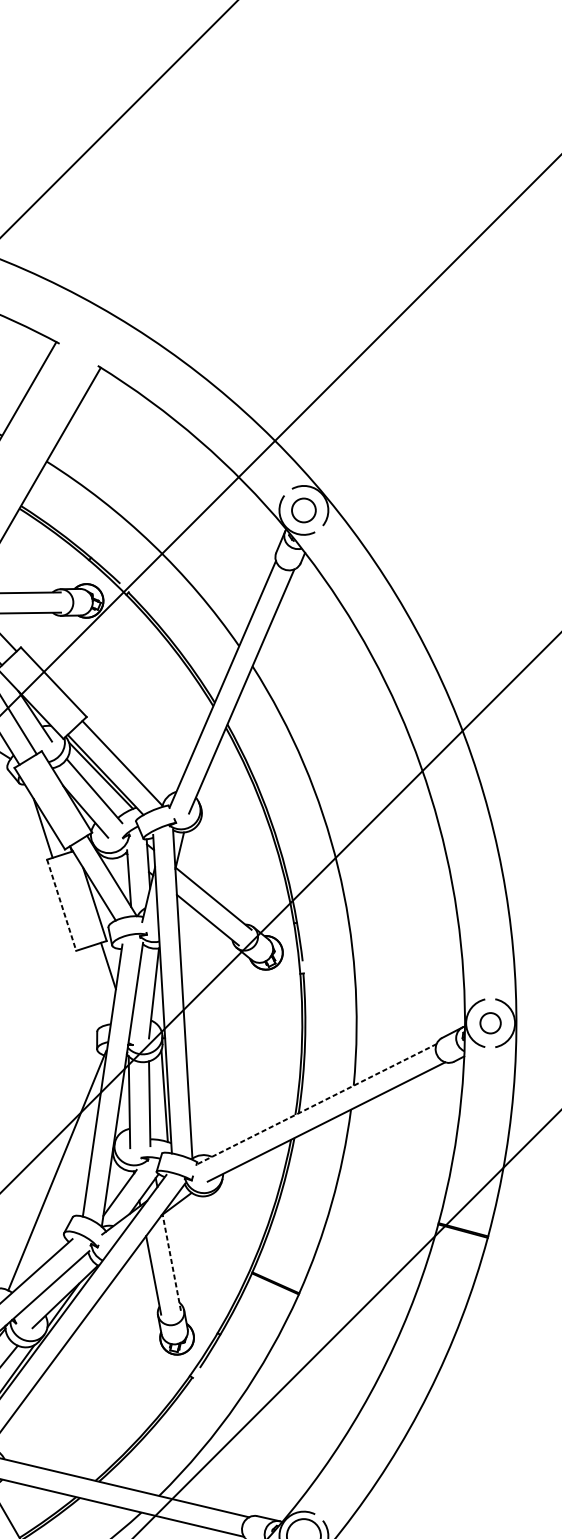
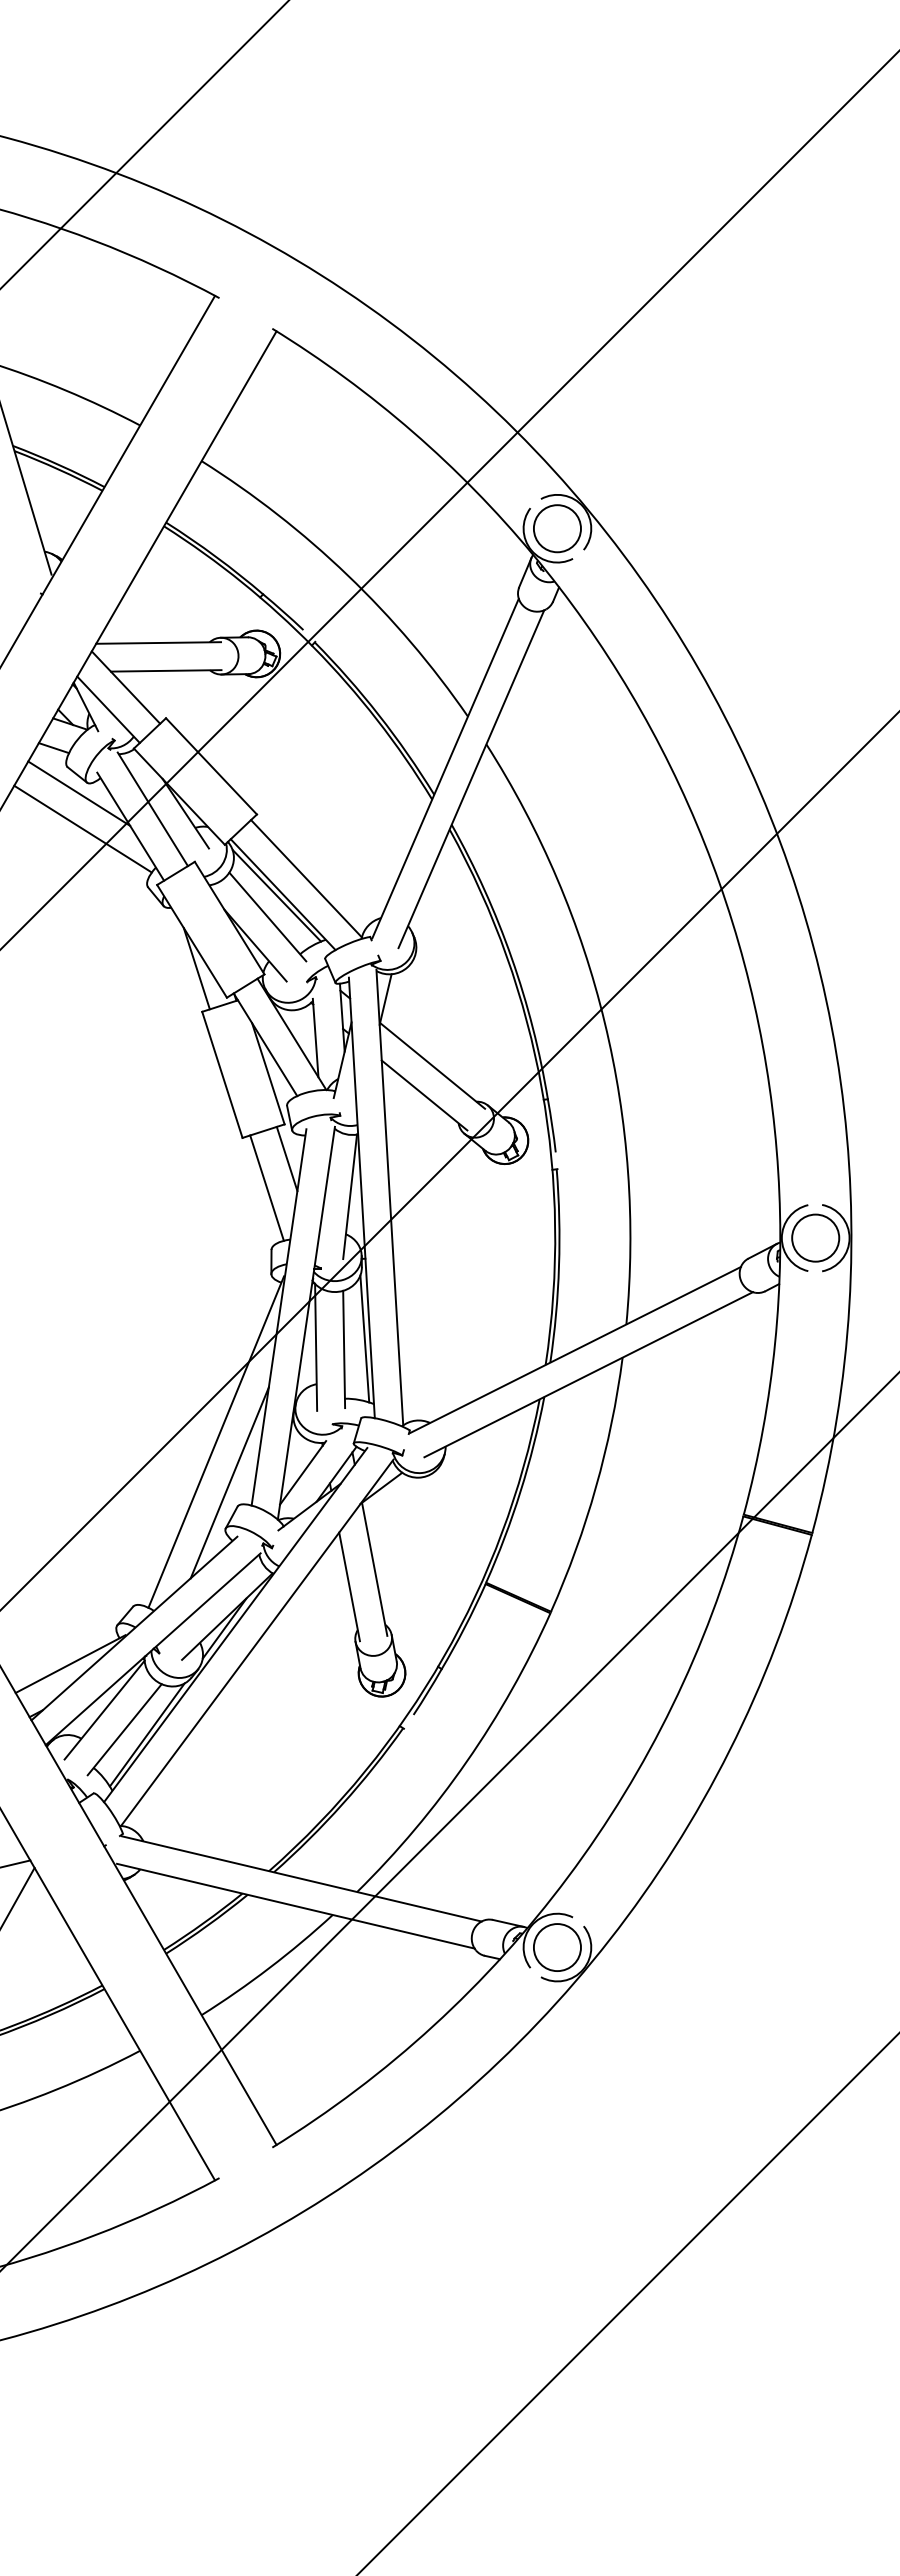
circle: (303, 510) -> (557, 528), size x1.43
line: (61, 905) -> (222, 1075), dashed -> solid
line: (93, 986) -> (266, 1187), added
circle: (490, 1022) -> (815, 1237), size x1.67
line: (316, 1103) -> (575, 1349), dashed -> solid
line: (66, 1199) -> (229, 1482), added
line: (171, 1262) -> (374, 1569), dashed -> solid

